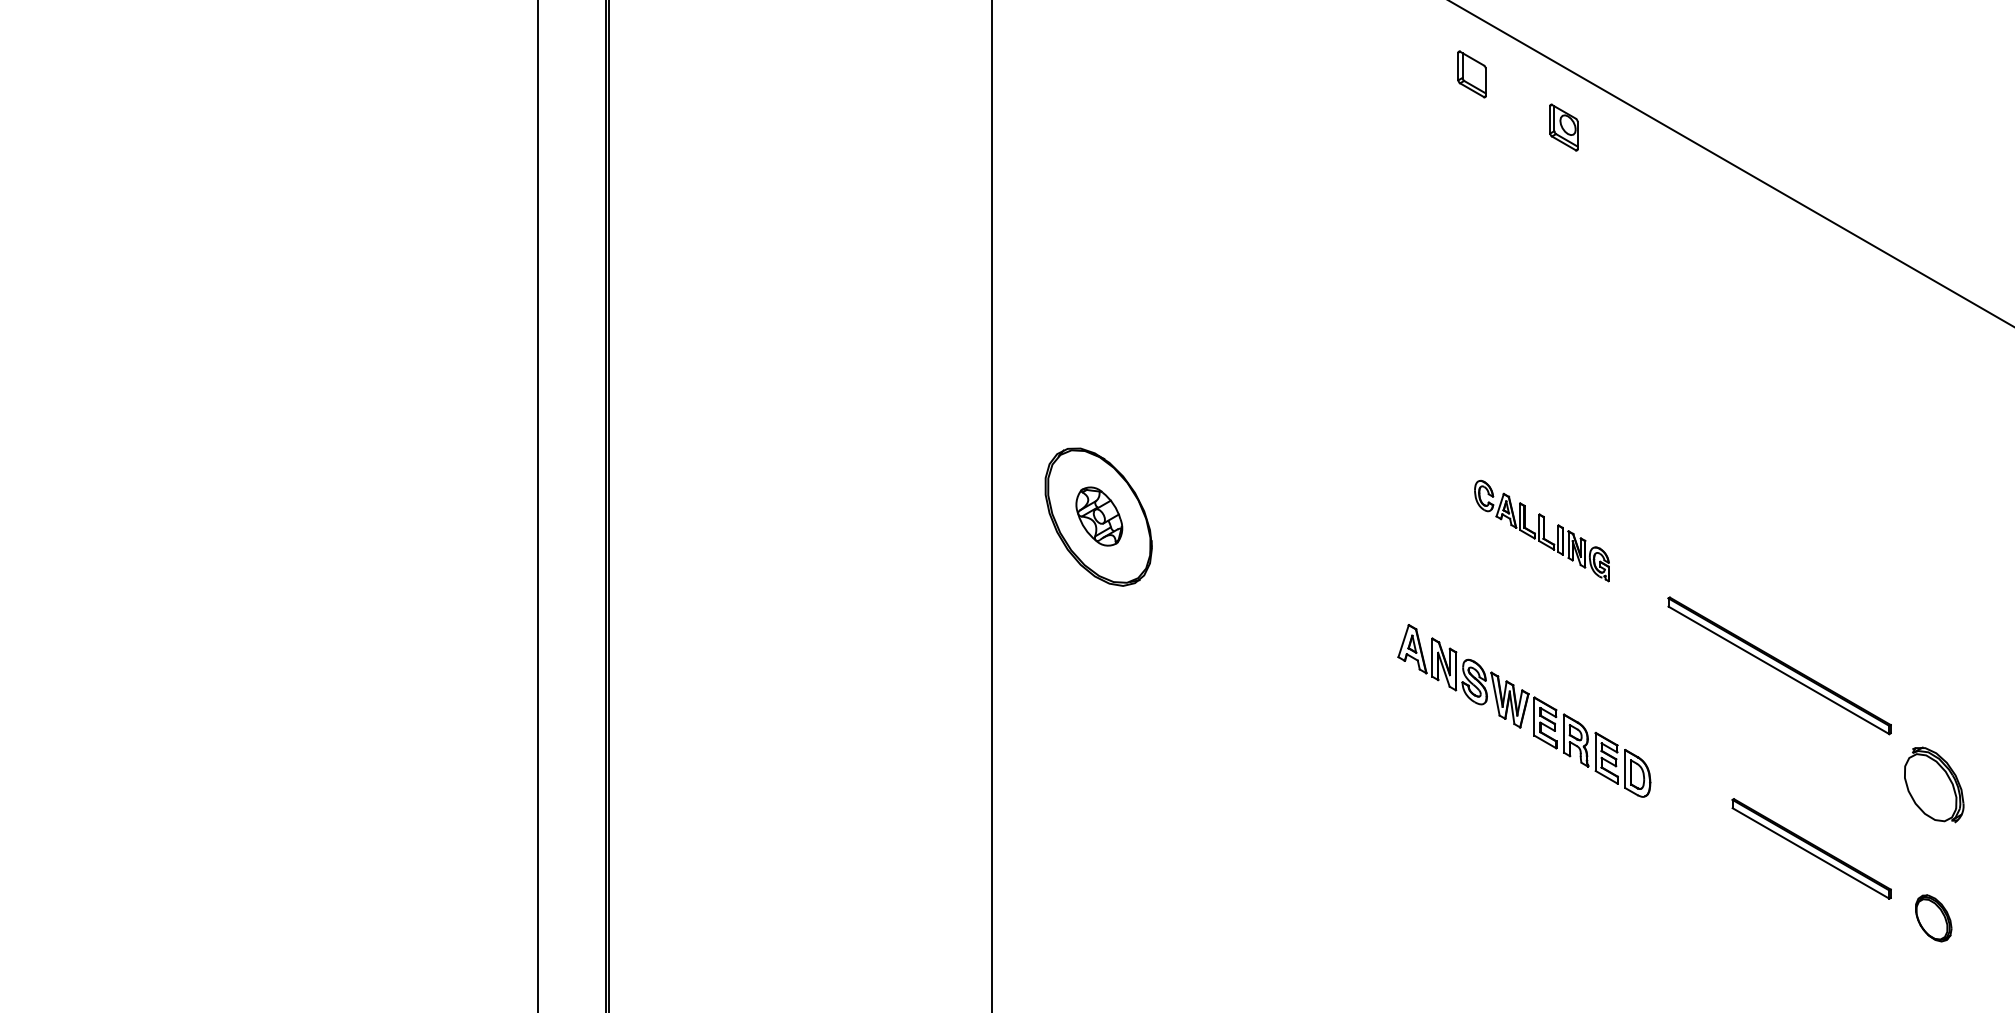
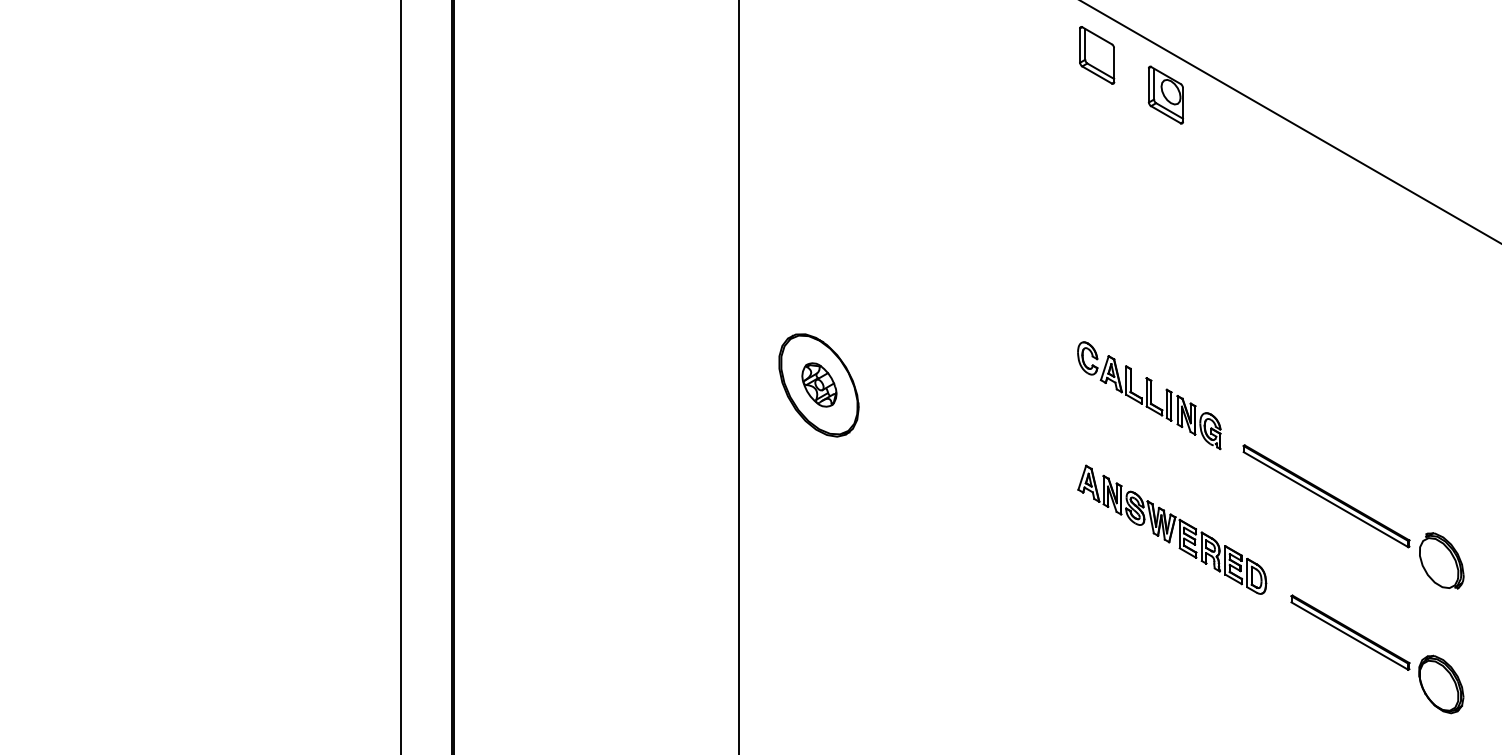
part: (1472, 74) -> (1097, 55), size x1.67
part: (1563, 126) -> (1165, 94), size x1.67
part: (1542, 530) -> (1149, 395), size x1.43
part: (1524, 710) -> (1172, 529), moved
part: (1933, 784) -> (1441, 560), moved
part: (1933, 918) -> (1441, 684), size x1.67

